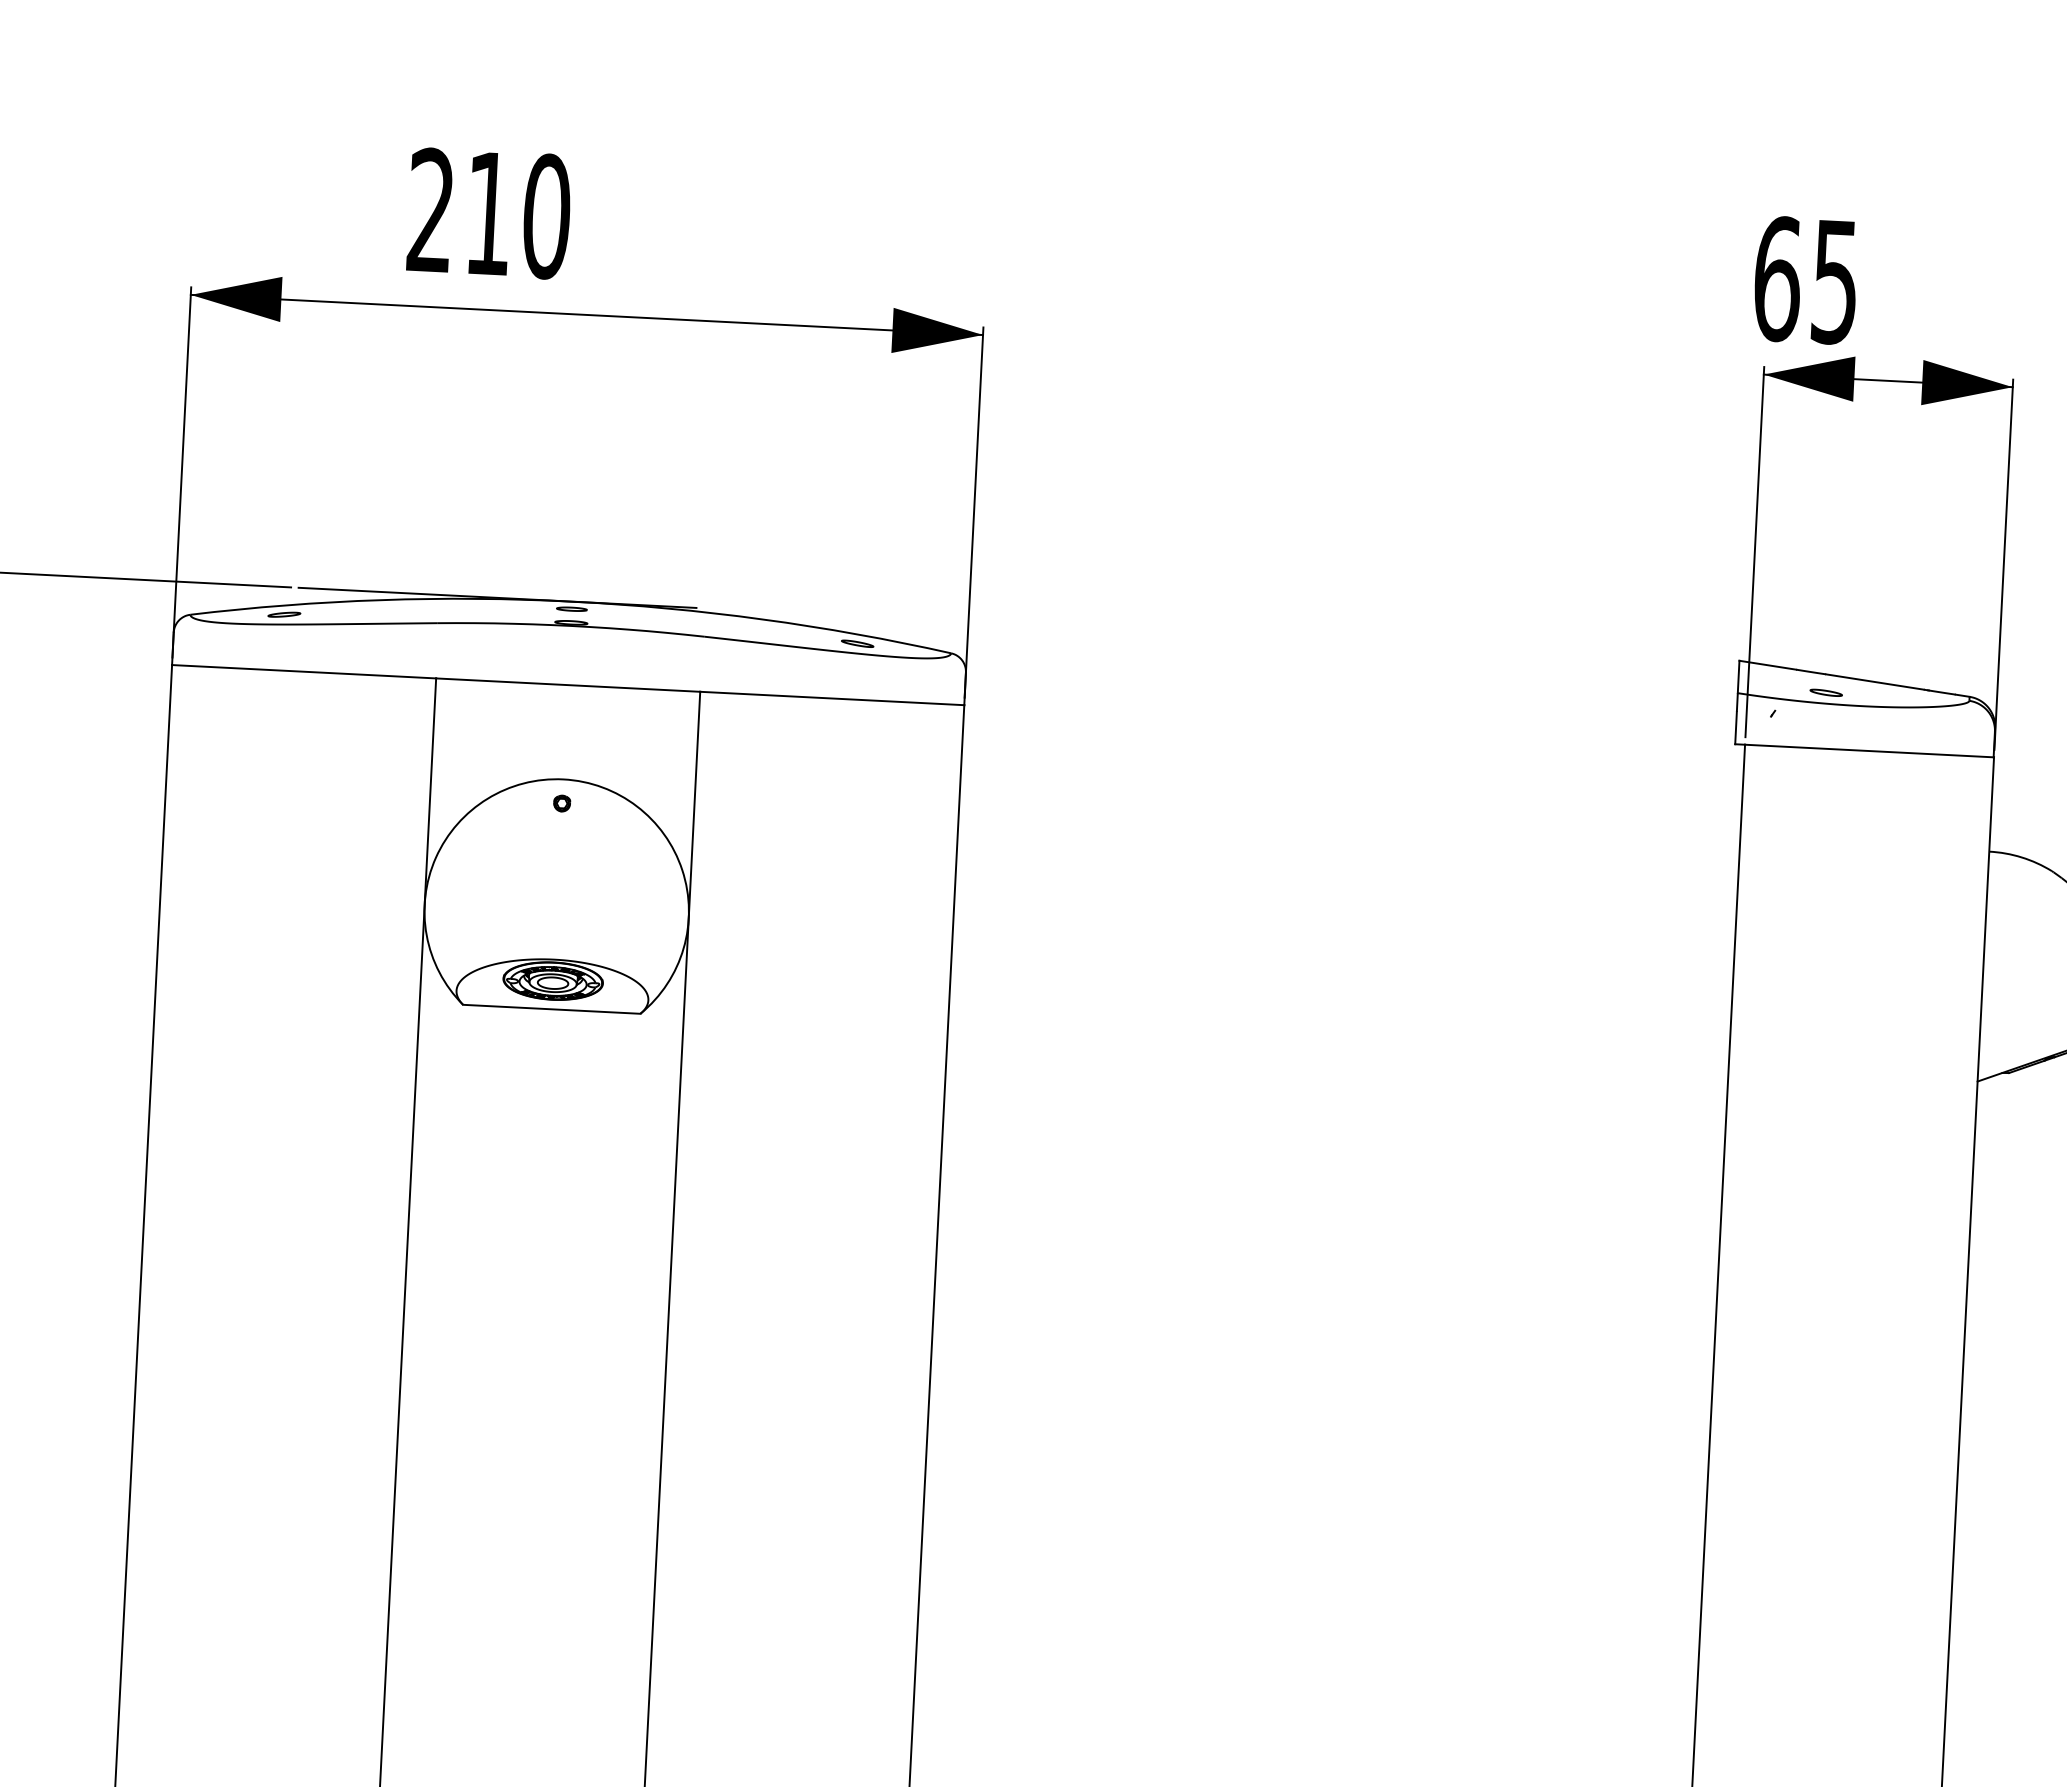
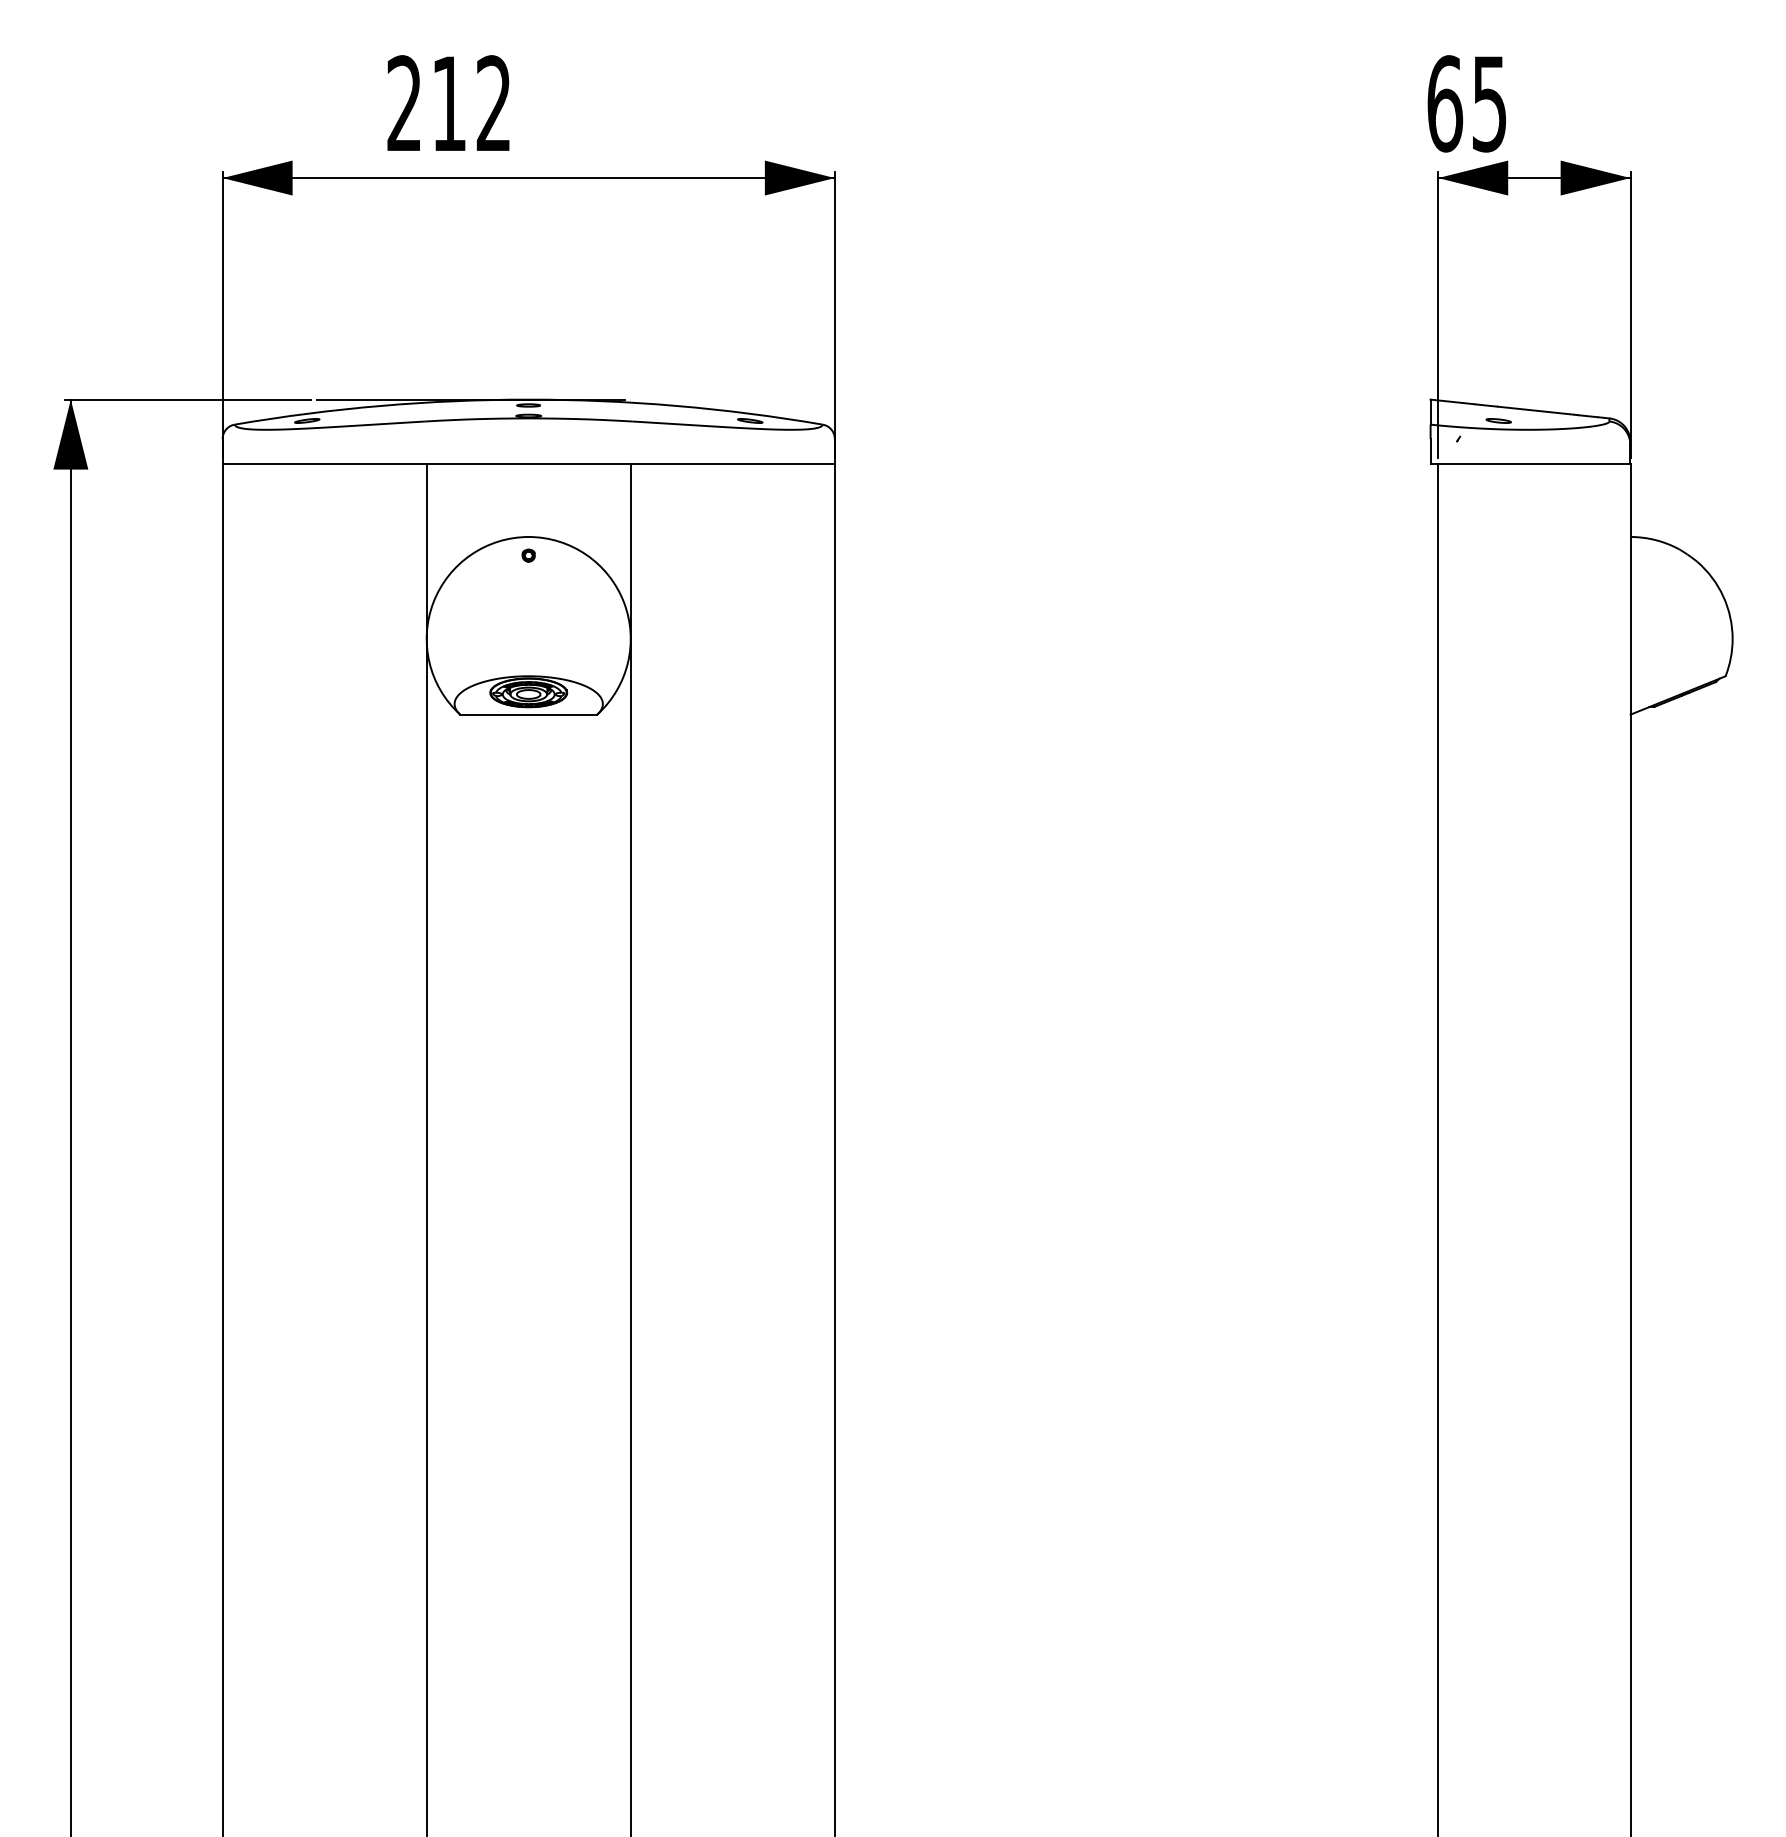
text: (546, 216) -> (493, 103), 210 -> 212

